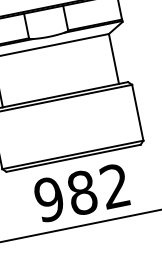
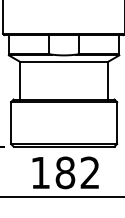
text: (49, 199) -> (40, 172), 982 -> 182

